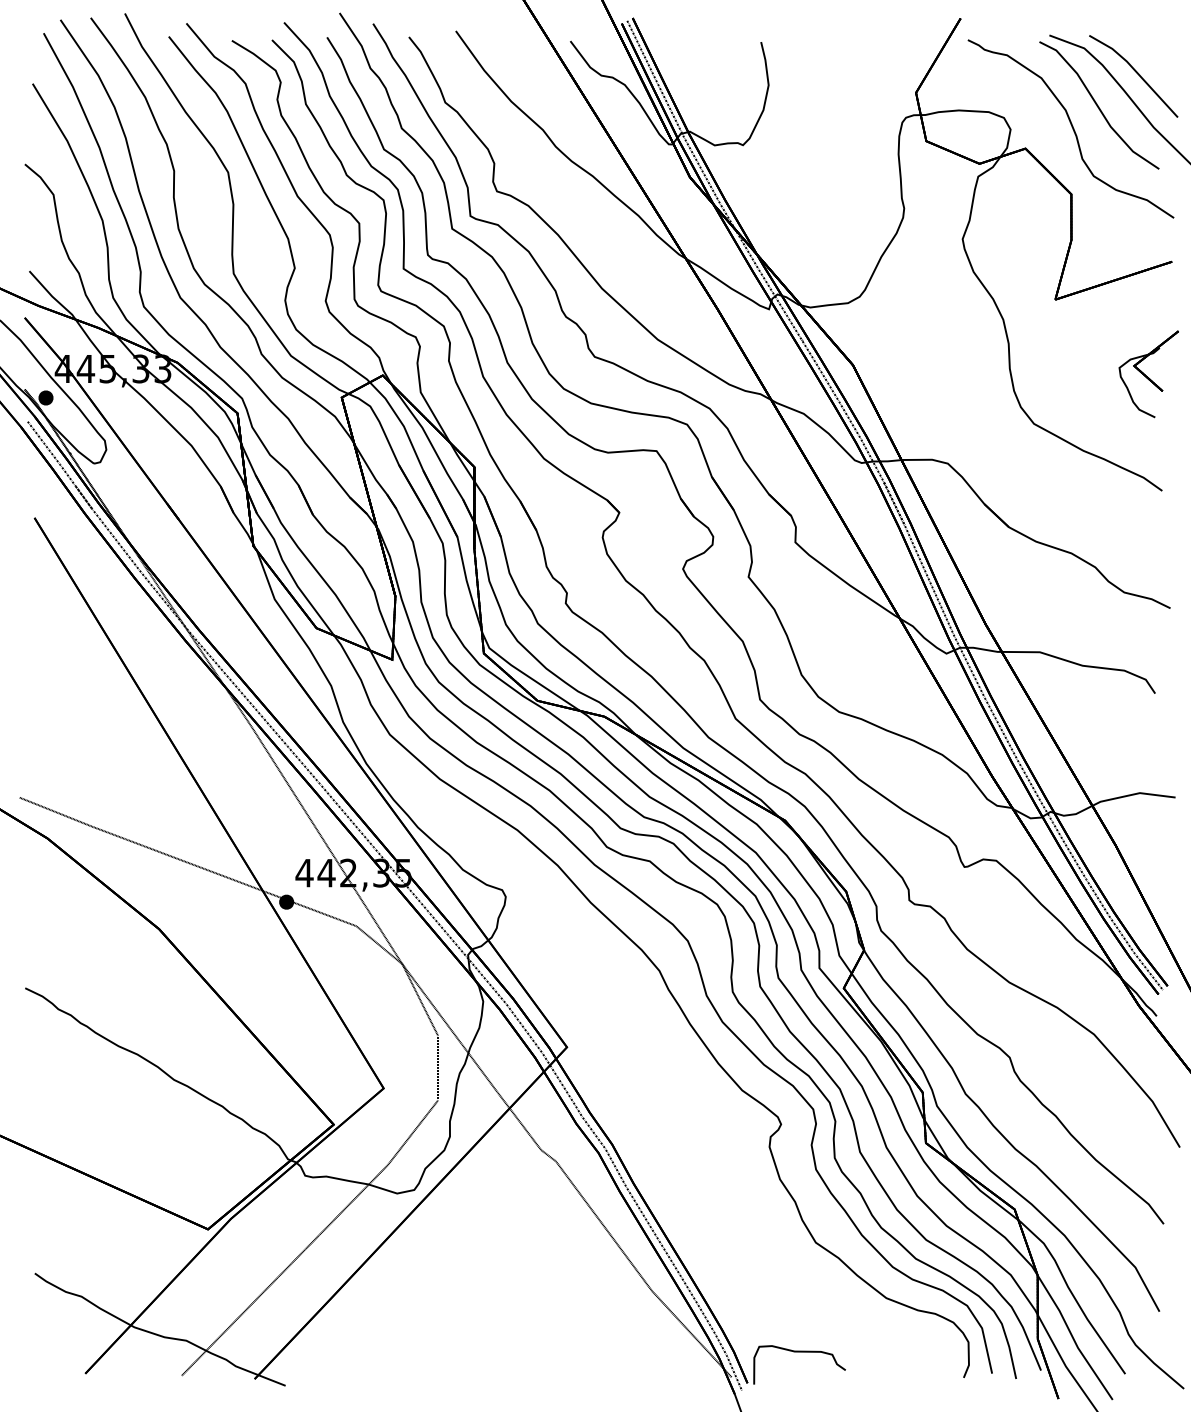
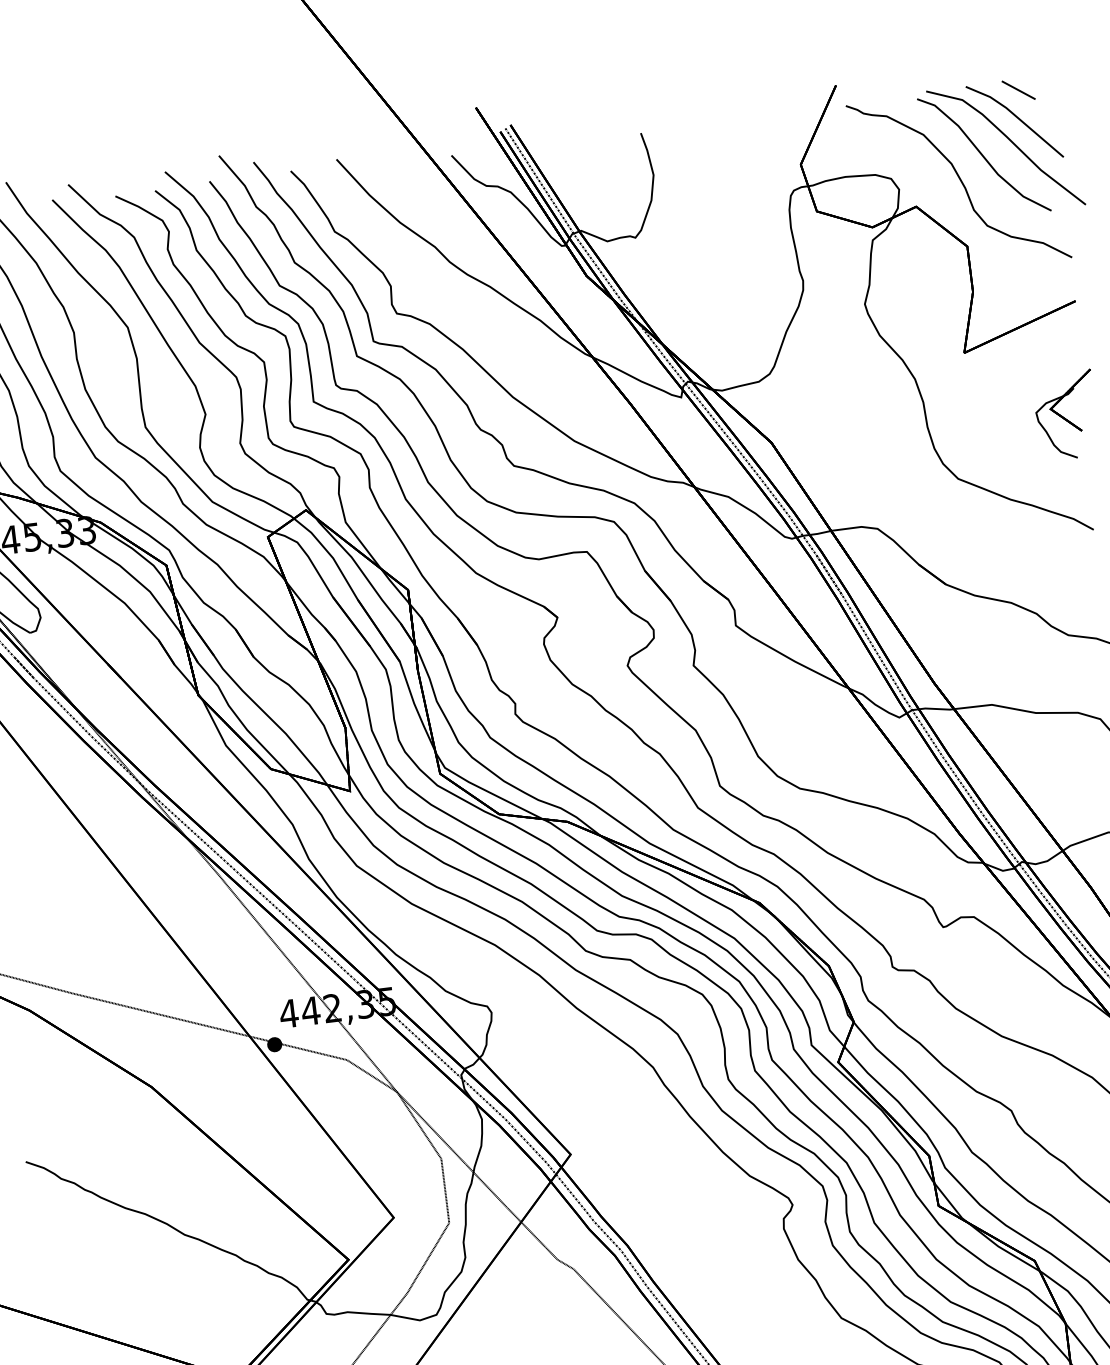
line: (1141, 45) -> (1018, 90), added

